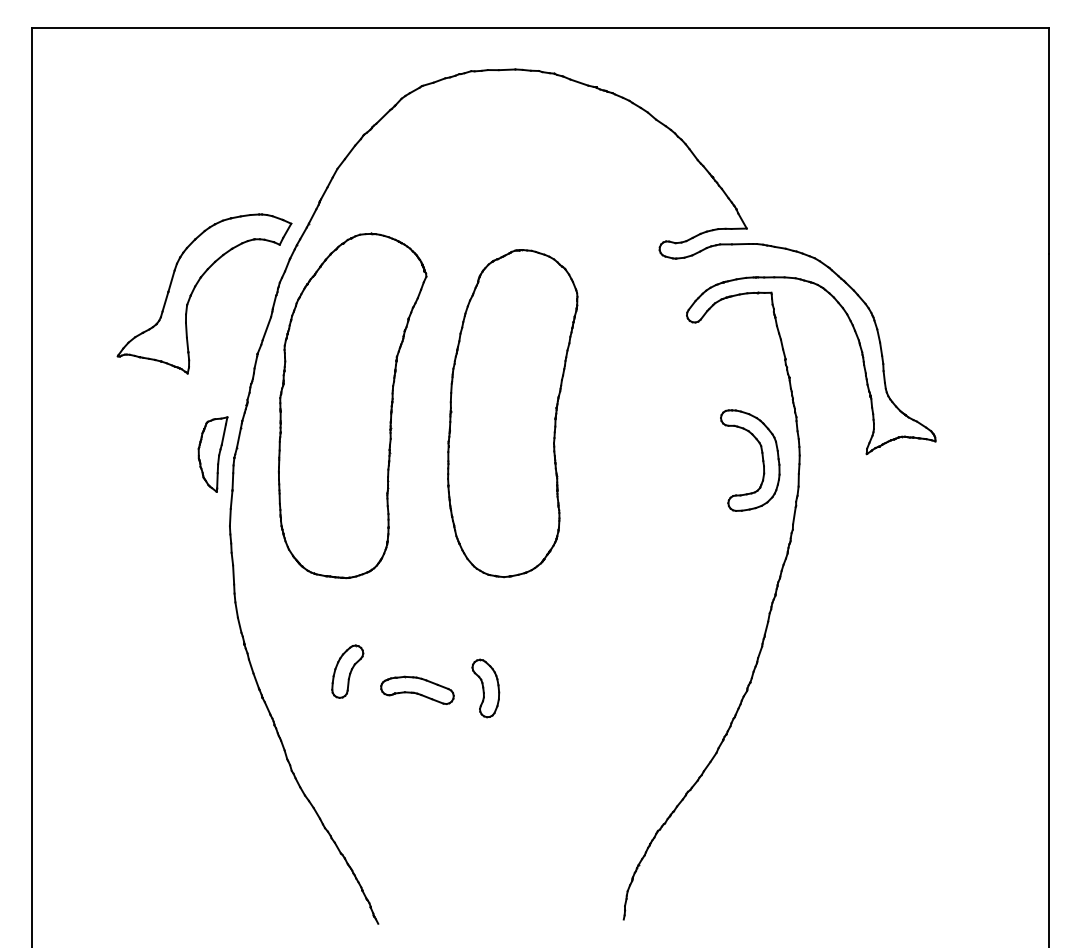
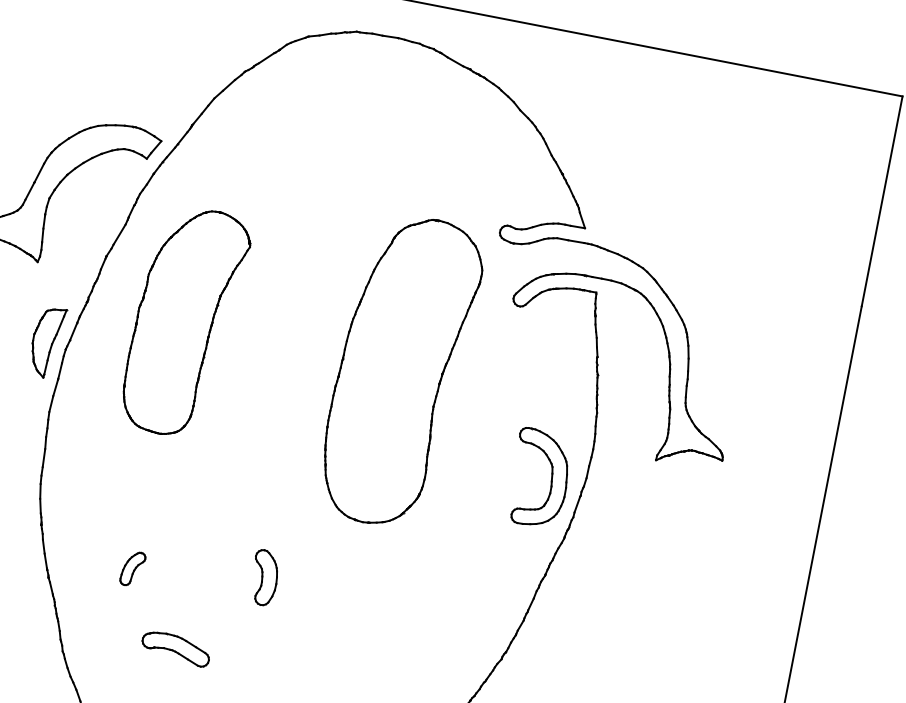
part: (352, 405) -> (185, 321), size x0.7
part: (512, 413) -> (400, 371), moved
part: (761, 456) -> (550, 476), moved
part: (347, 671) -> (132, 568), size x0.7
part: (485, 688) -> (264, 577), moved
part: (417, 689) -> (176, 647), moved

